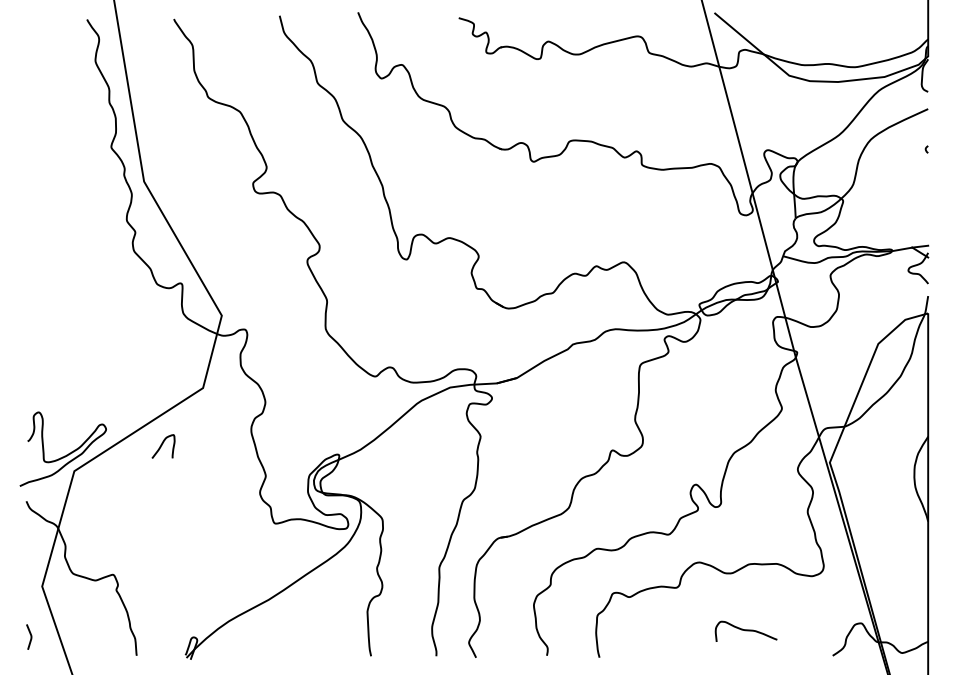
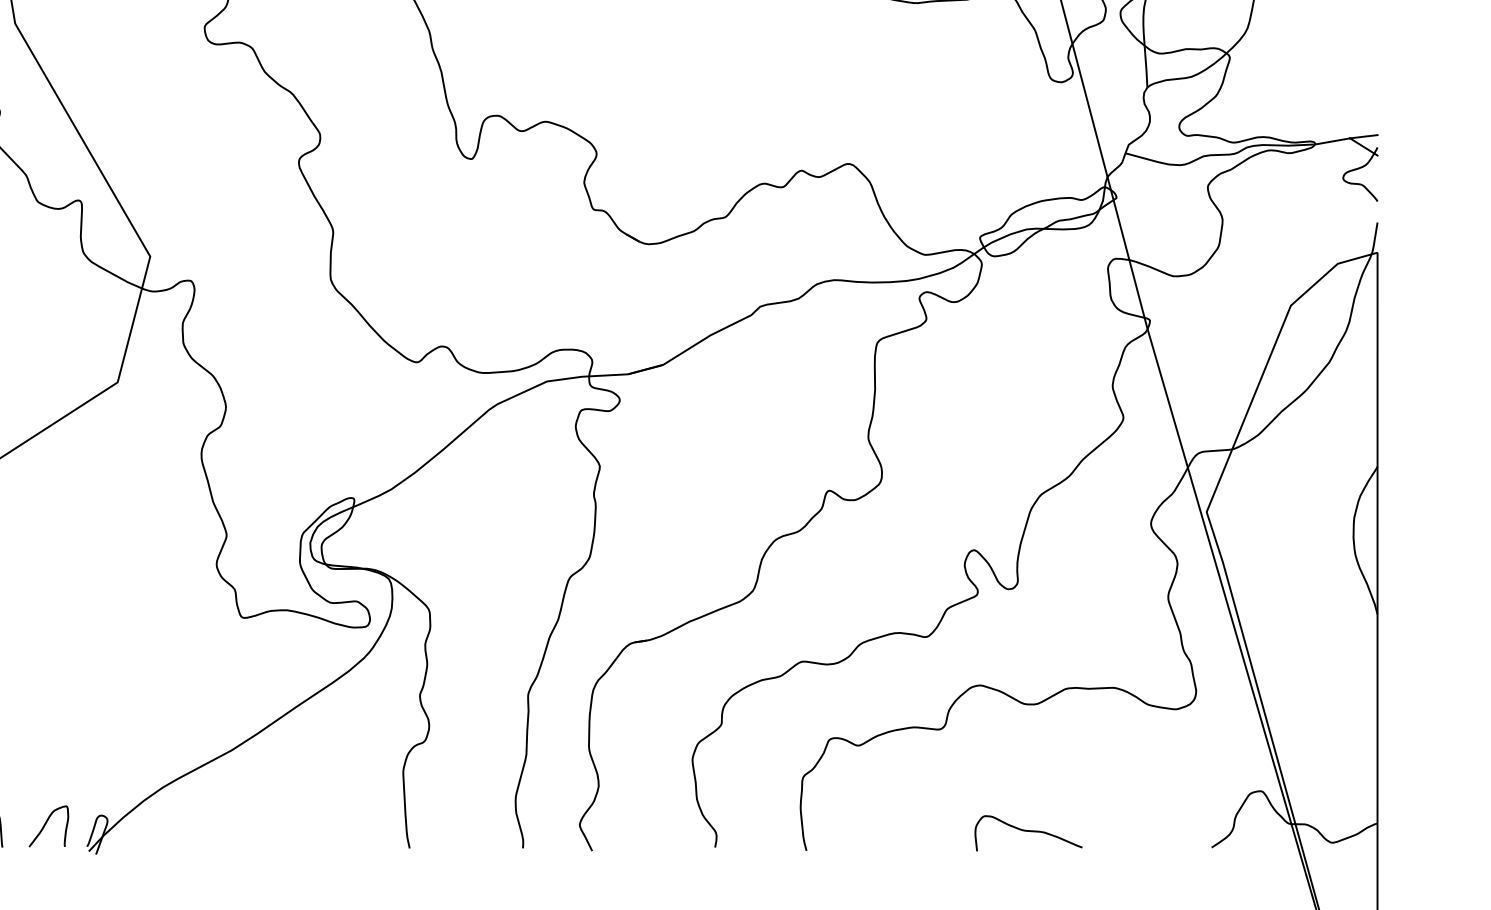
curve: (162, 445) -> (47, 824), moved
curve: (745, 630) -> (1027, 831), moved

